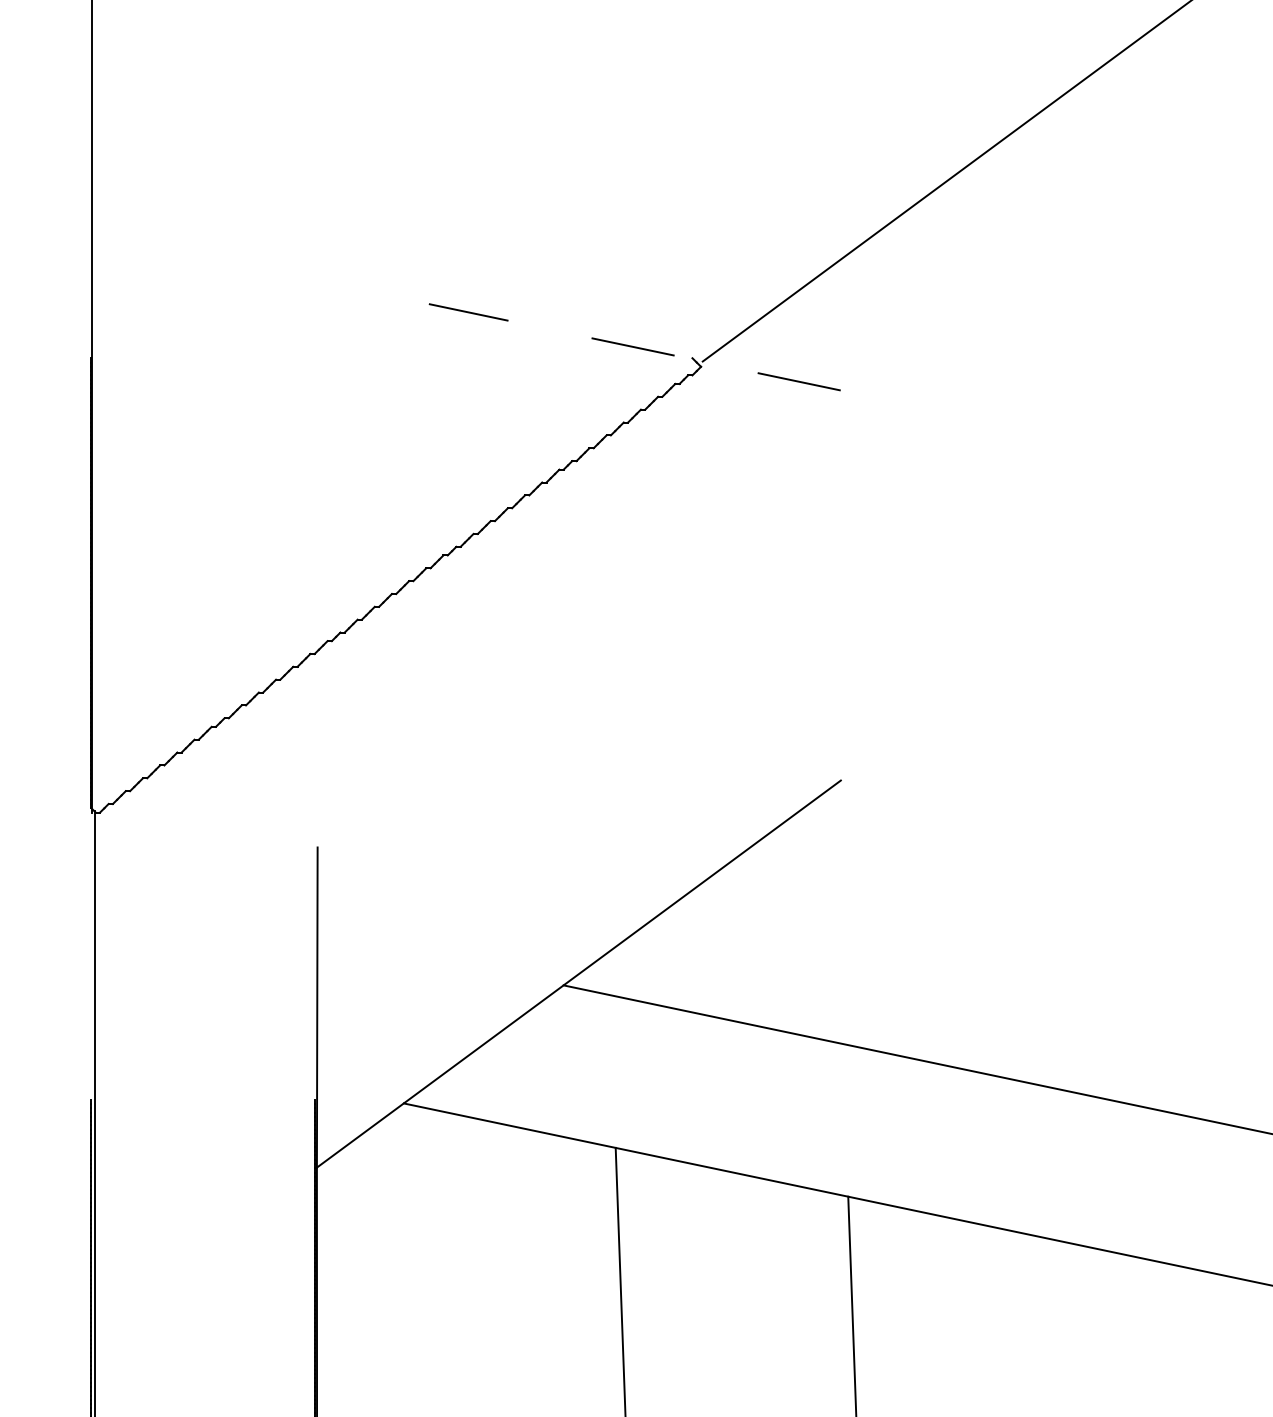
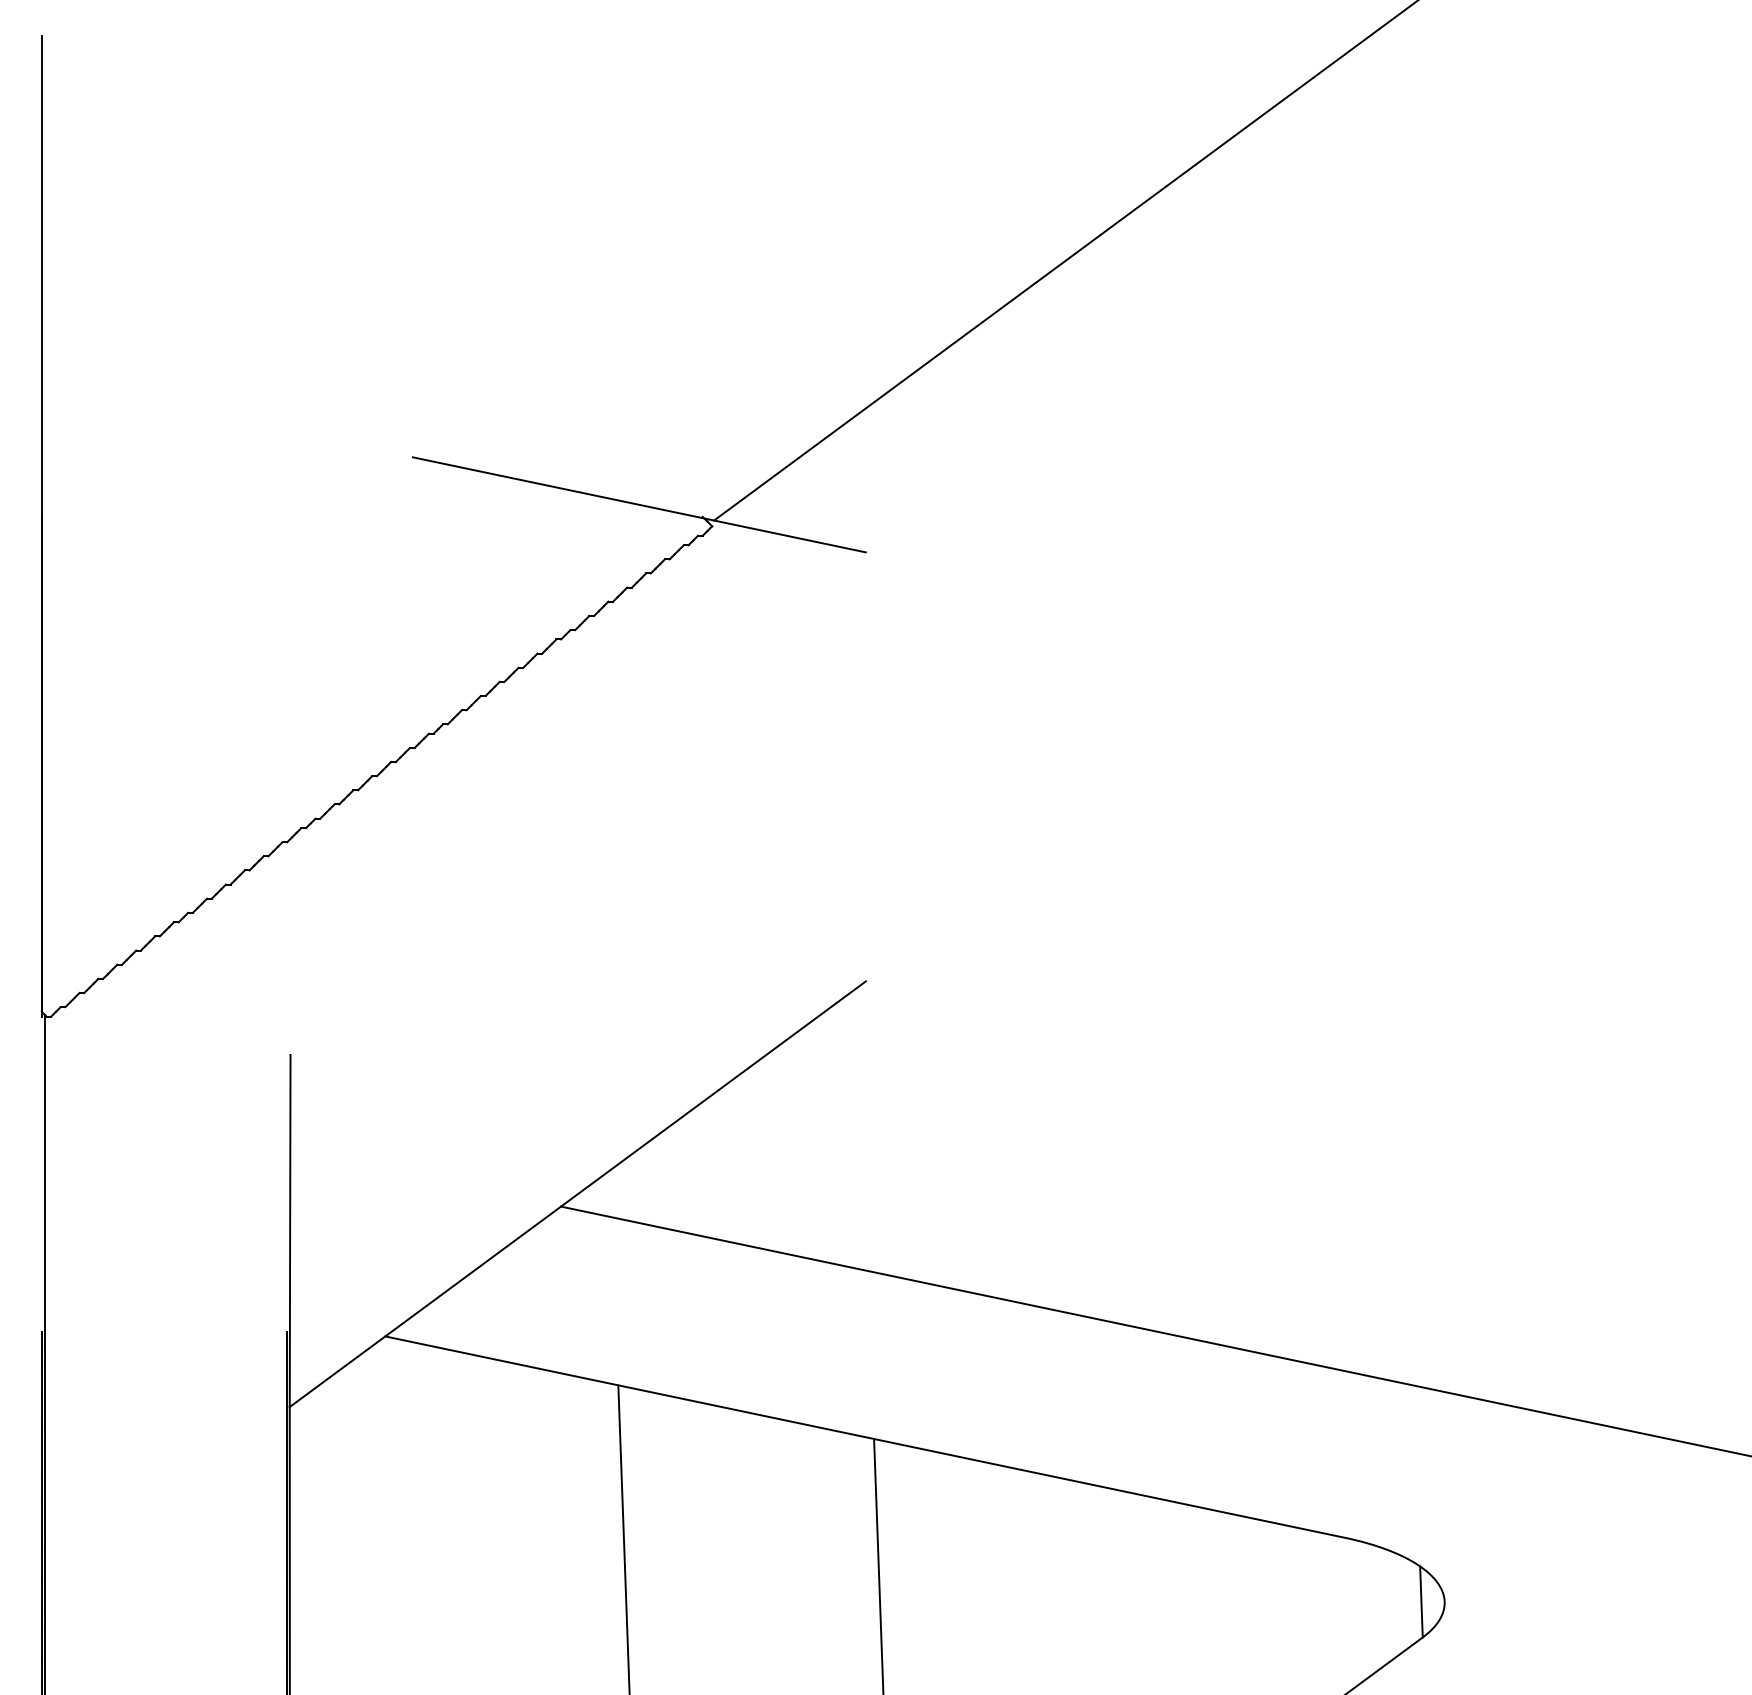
line: (634, 346) -> (638, 504), dashed -> solid

